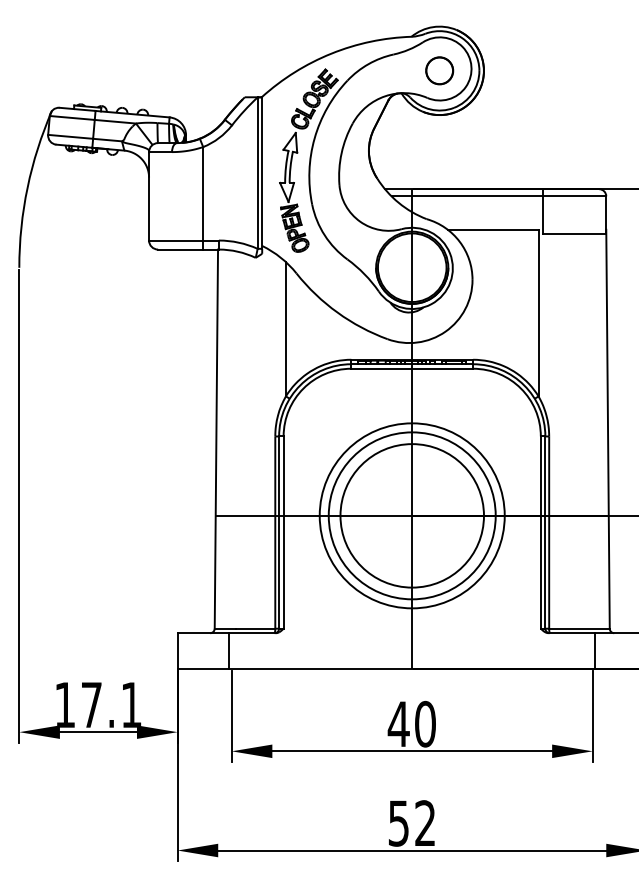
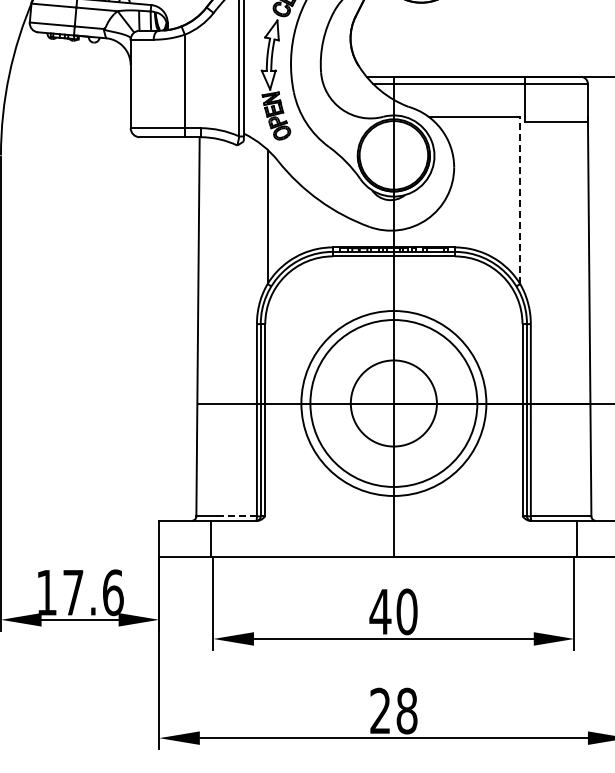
line: (538, 312) -> (520, 200), solid -> dashed
circle: (411, 515) -> (393, 403), size x0.6
line: (255, 628) -> (237, 516), solid -> dashed
text: (131, 704) -> (113, 592), 17.1 -> 17.6
text: (411, 823) -> (393, 711), 52 -> 28

